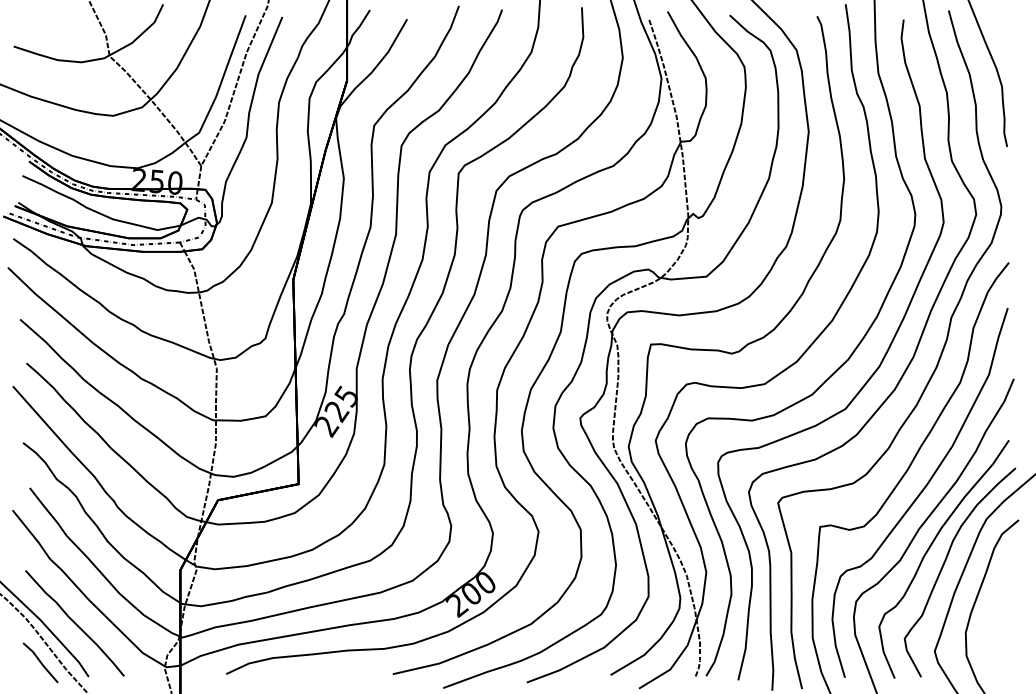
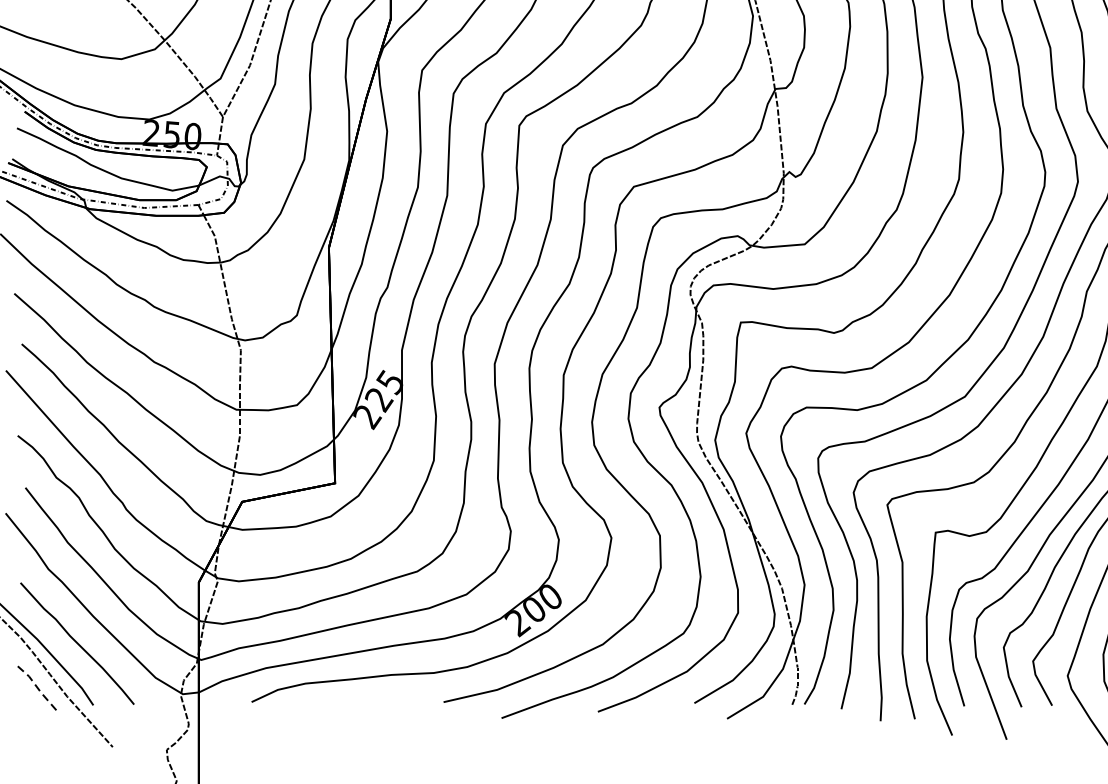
line: (40, 662) -> (37, 688), solid -> dashed

